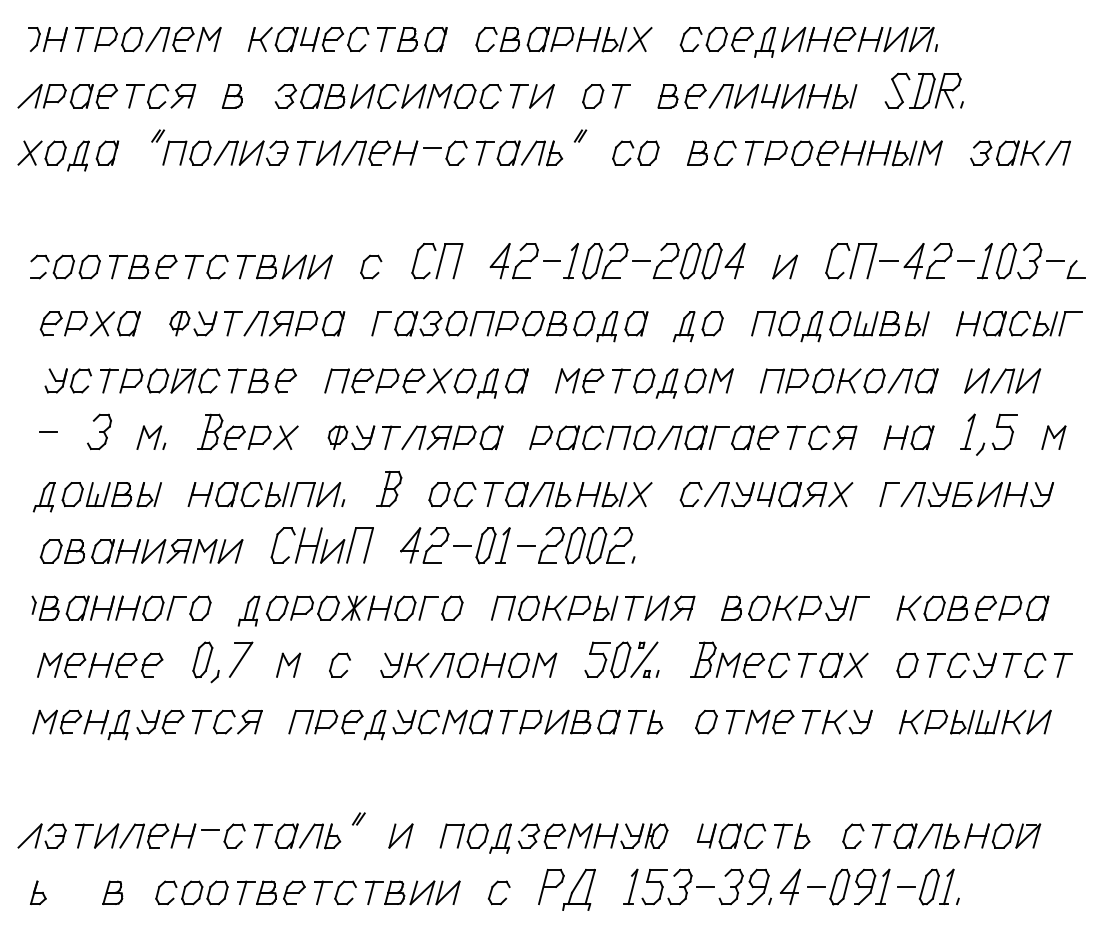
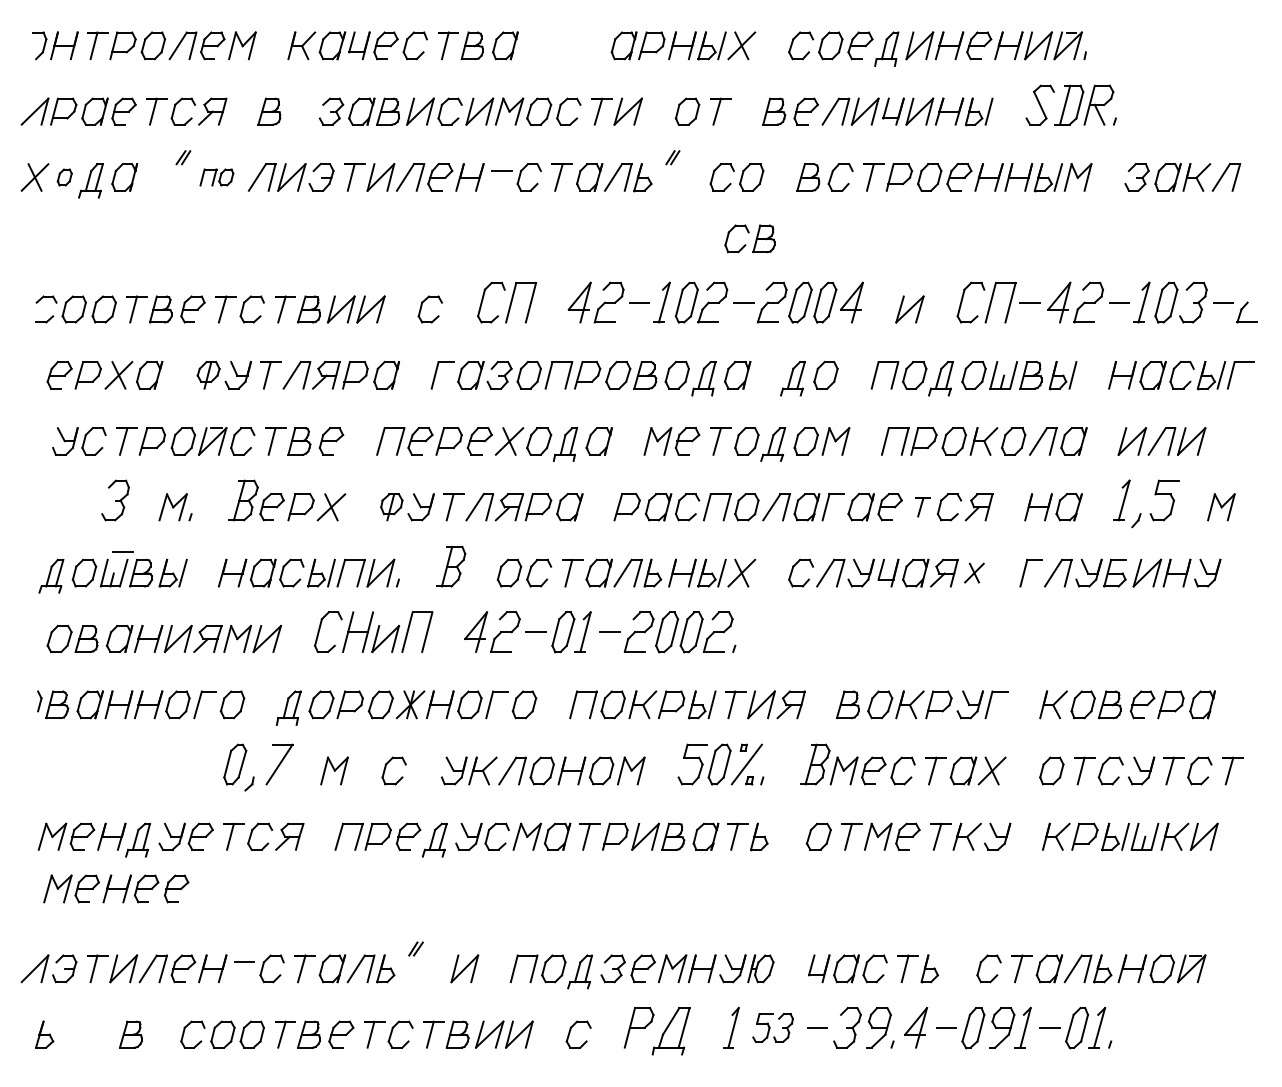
part: (497, 39) -> (749, 238), moved
part: (55, 153) -> (64, 177), size x0.6
part: (186, 153) -> (216, 177), size x0.6
line: (47, 431) -> (122, 551), moved
part: (795, 437) -> (922, 507), size x0.7
part: (840, 494) -> (974, 572), size x0.7
part: (100, 664) -> (116, 888), moved
part: (666, 886) -> (772, 1027), size x0.7

